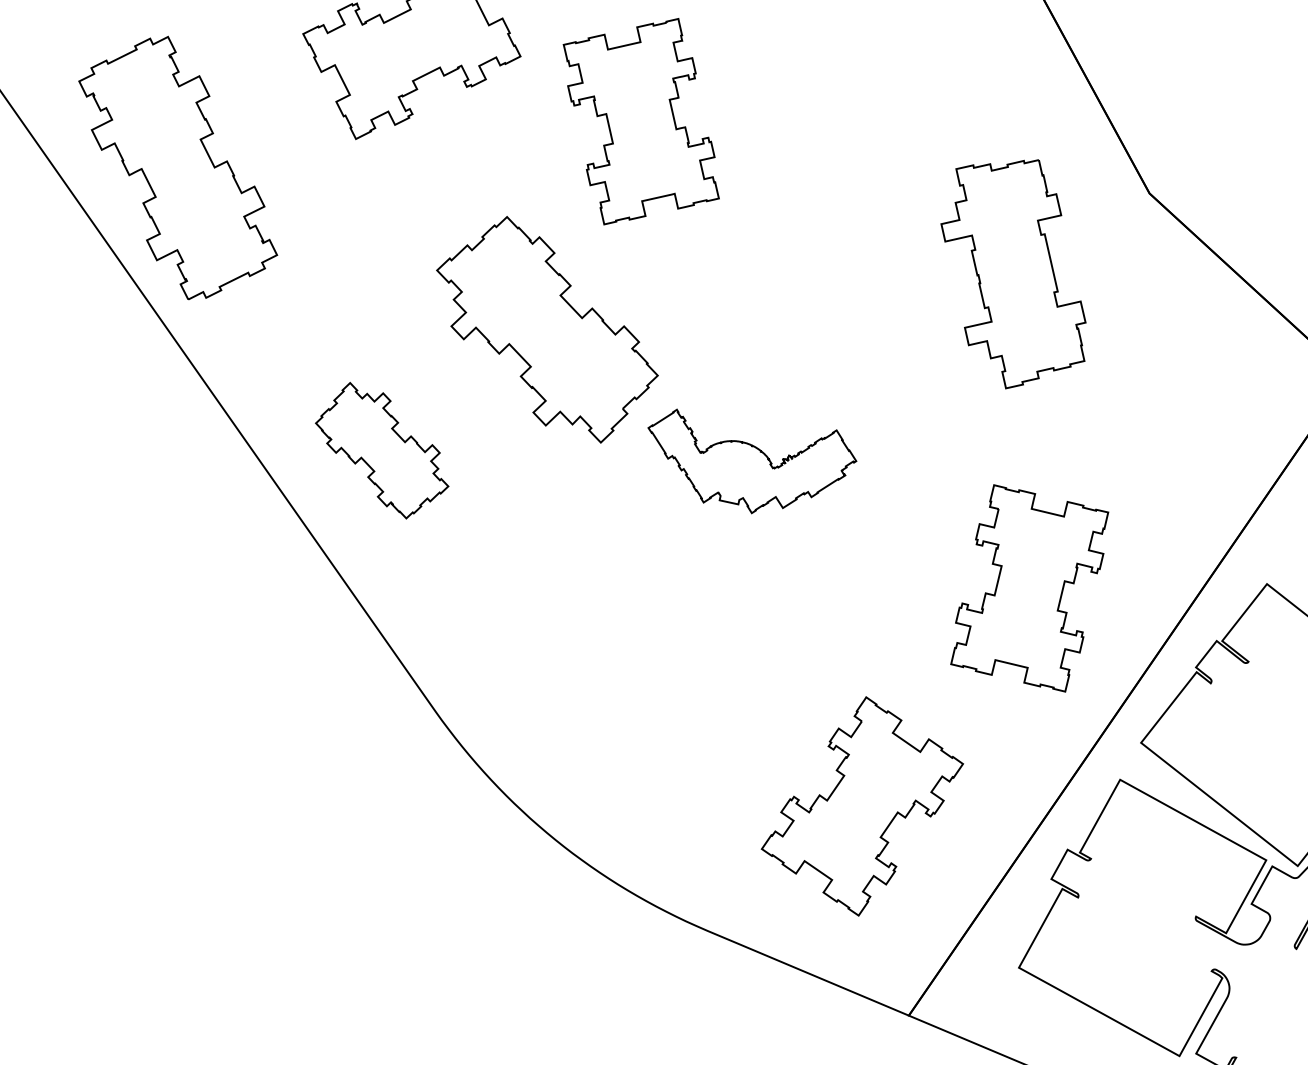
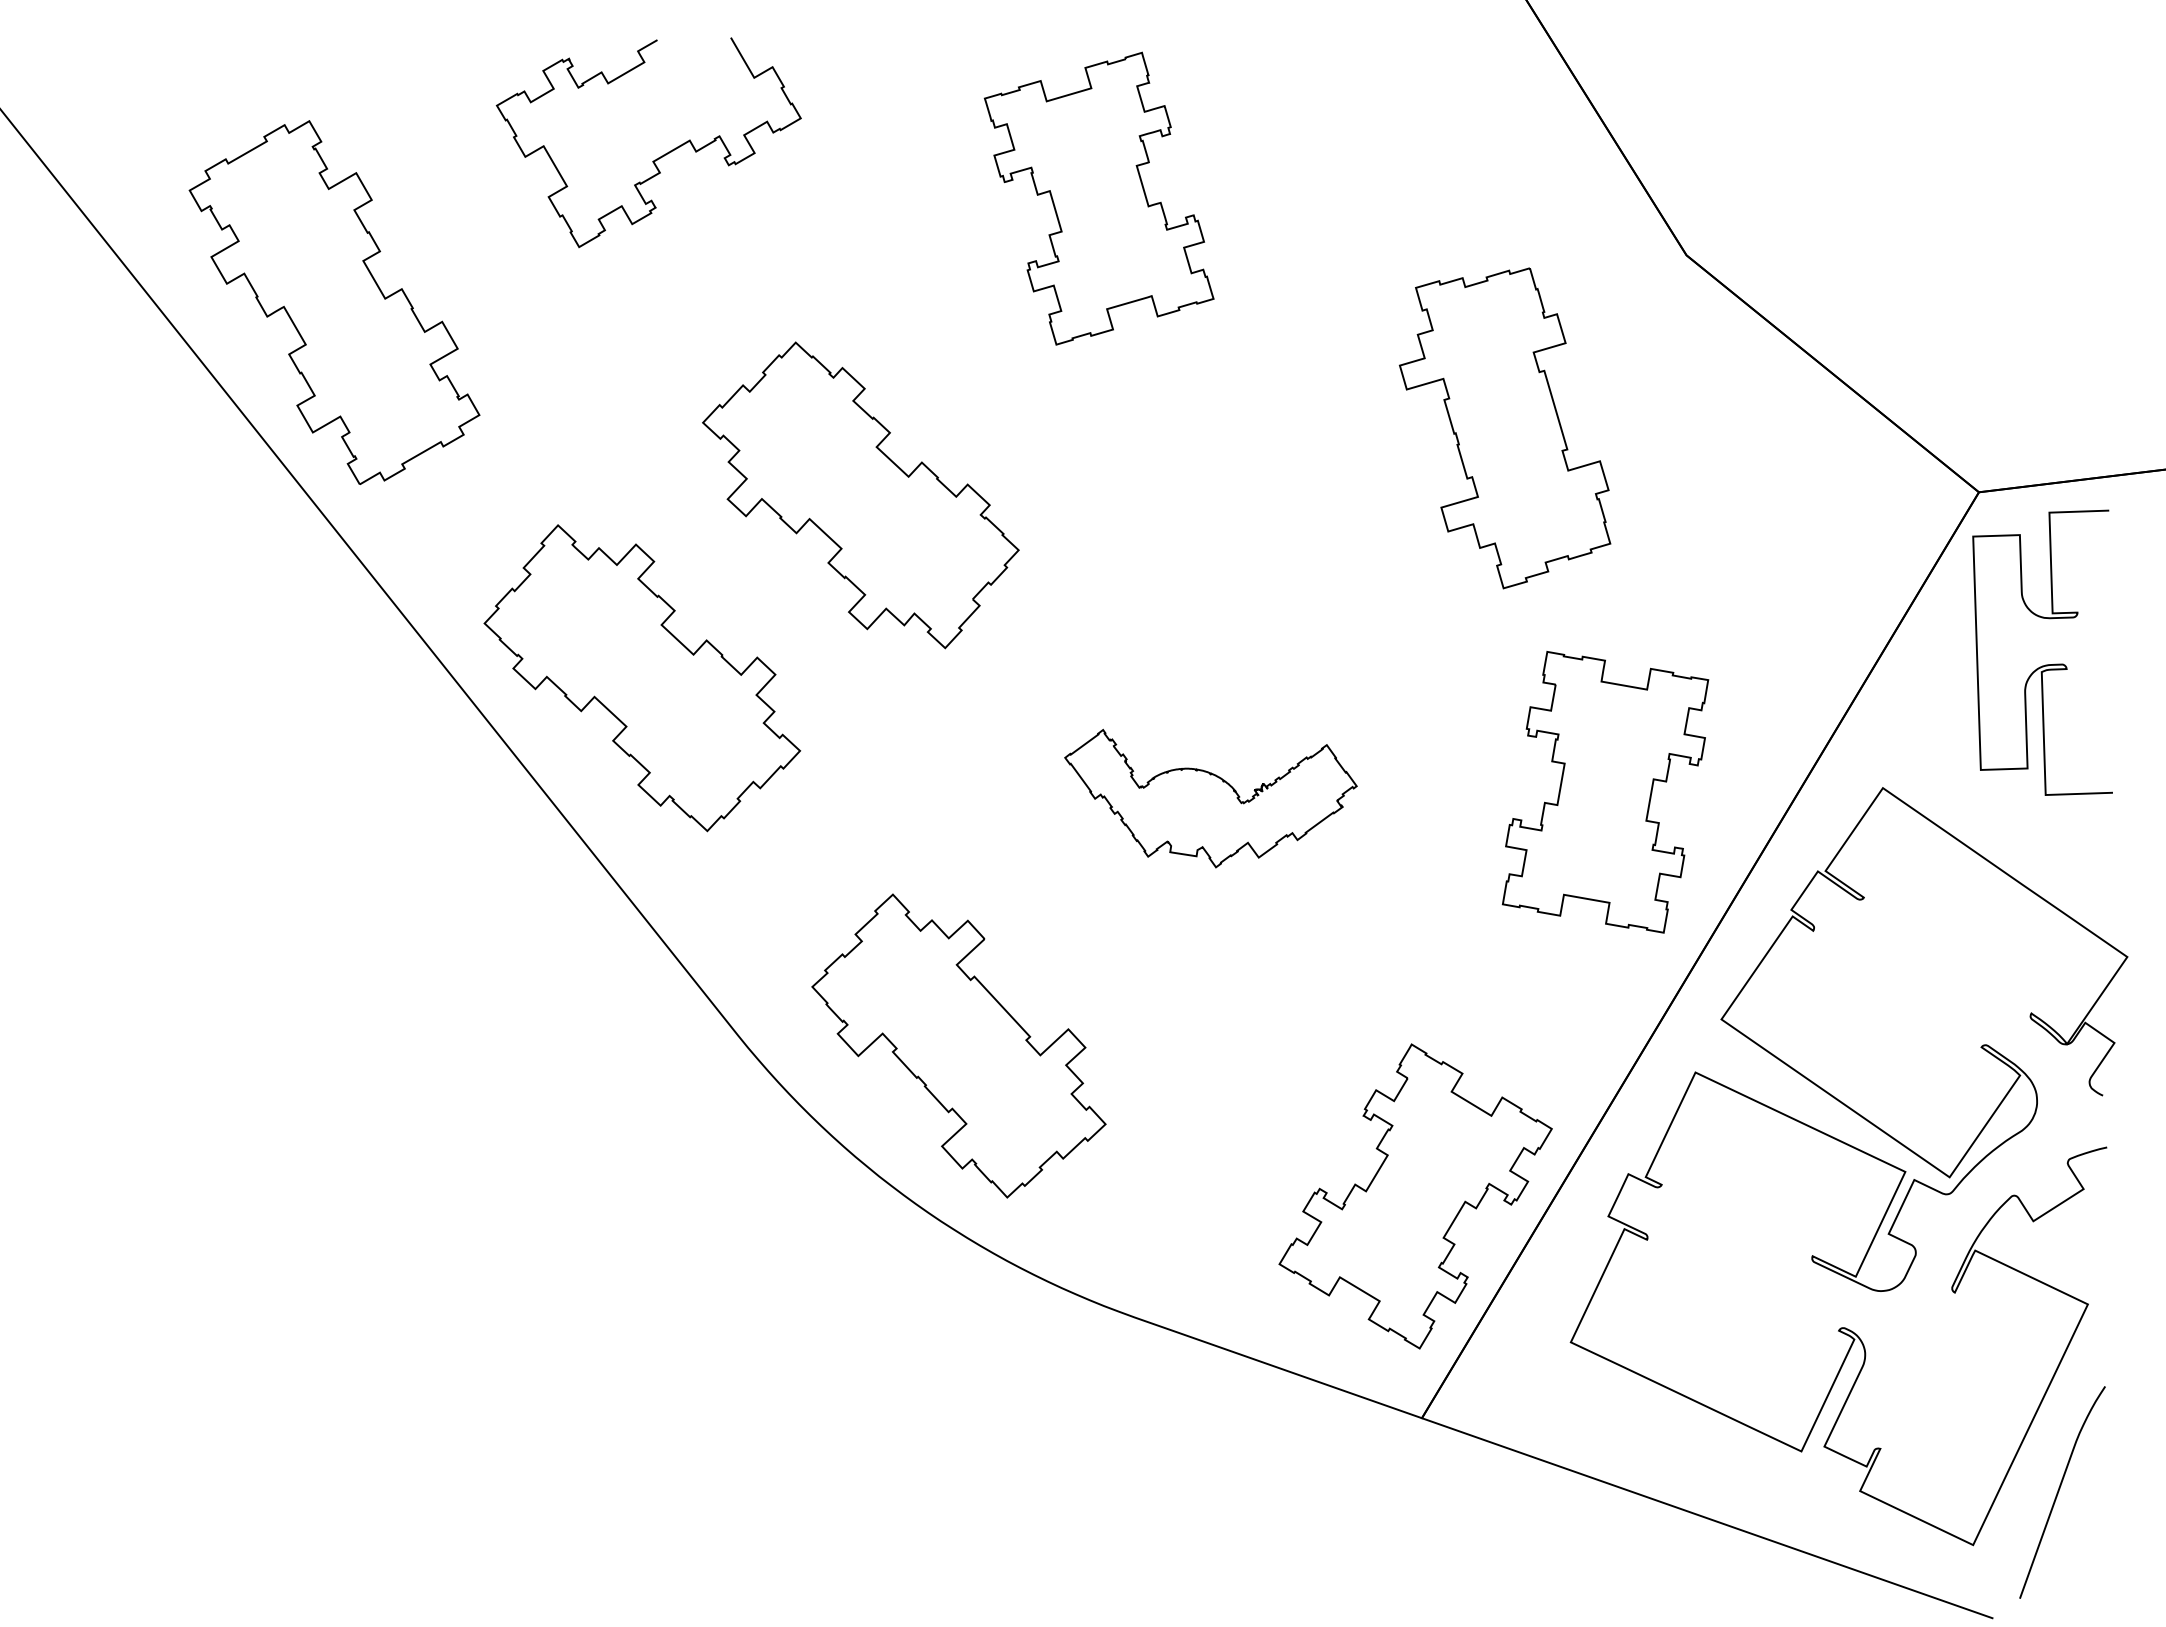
part: (640, 121) -> (1098, 198), moved
part: (1013, 273) -> (1504, 428), moved
part: (382, 451) -> (642, 678), size x1.67
part: (750, 463) -> (1210, 798), moved
part: (1029, 588) -> (1605, 792), moved
part: (592, 728) -> (958, 1045), added
part: (862, 806) -> (1415, 1196), moved

